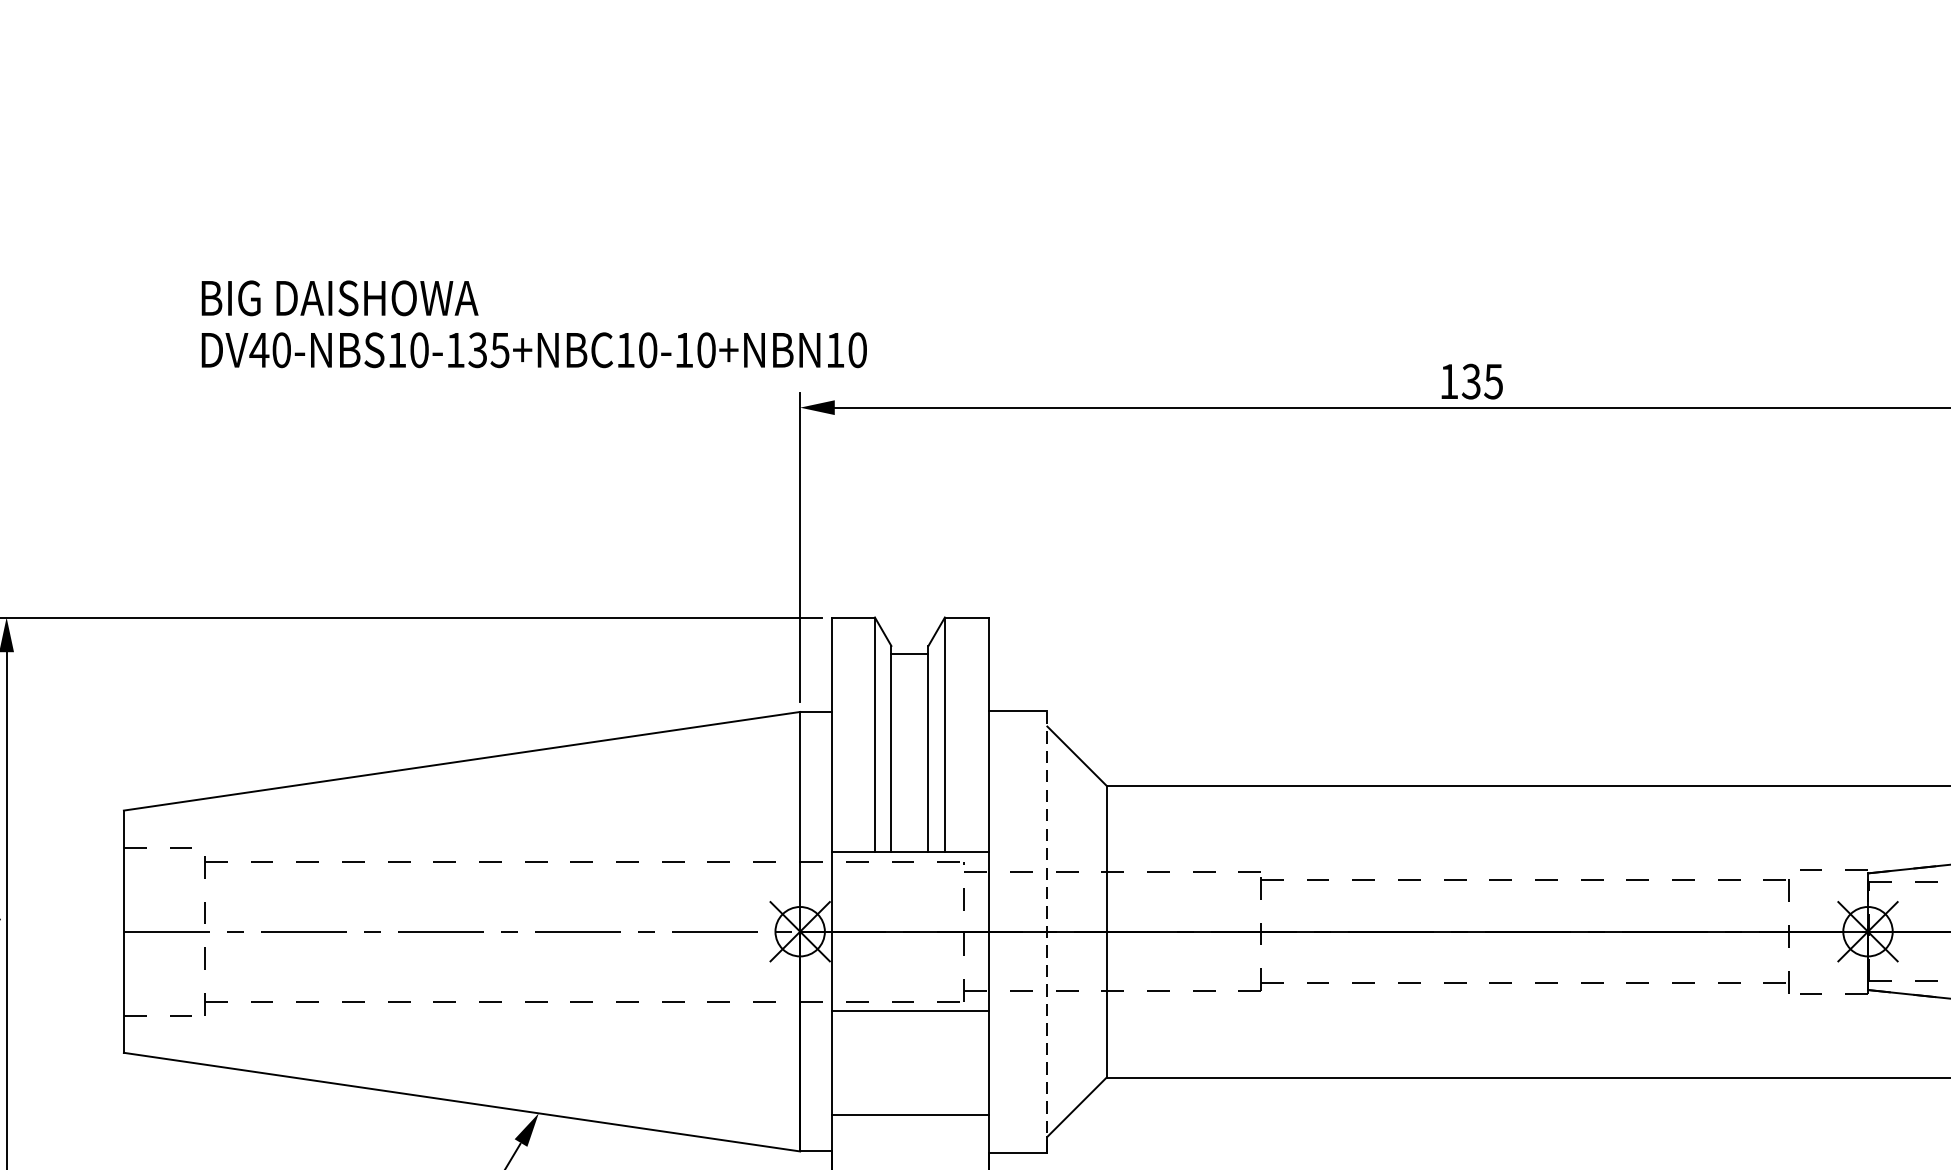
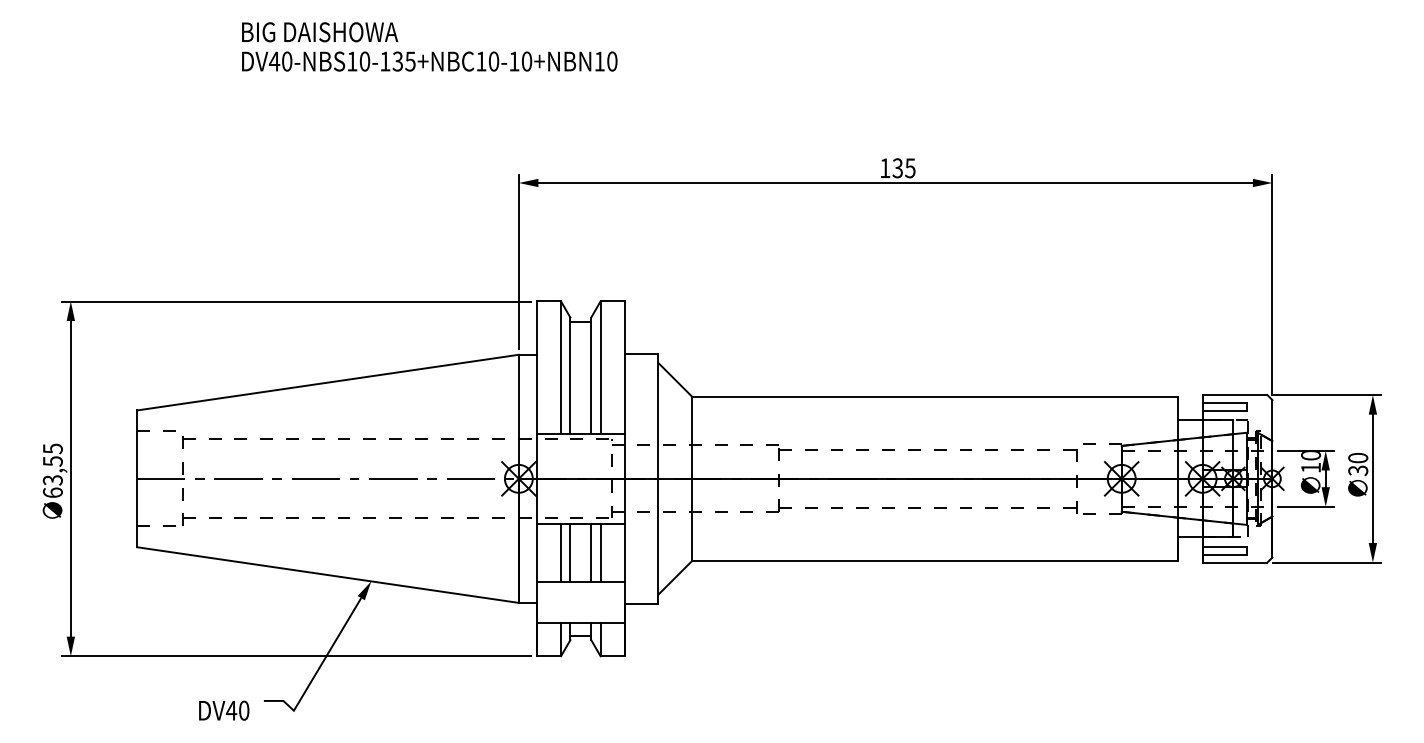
text: (533, 323) -> (429, 46), moved
line: (1047, 931) -> (658, 478), dashed -> solid
line: (875, 1062) -> (561, 552), added
line: (891, 1062) -> (570, 552), added
line: (928, 1062) -> (591, 552), added
line: (944, 1062) -> (600, 552), added

